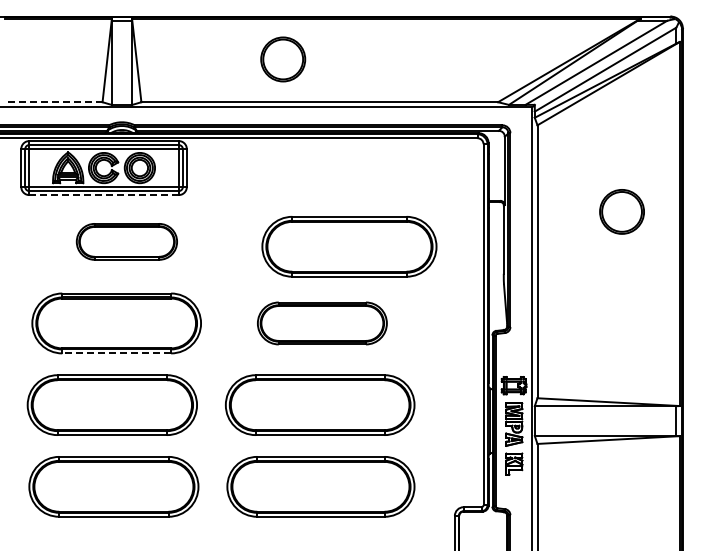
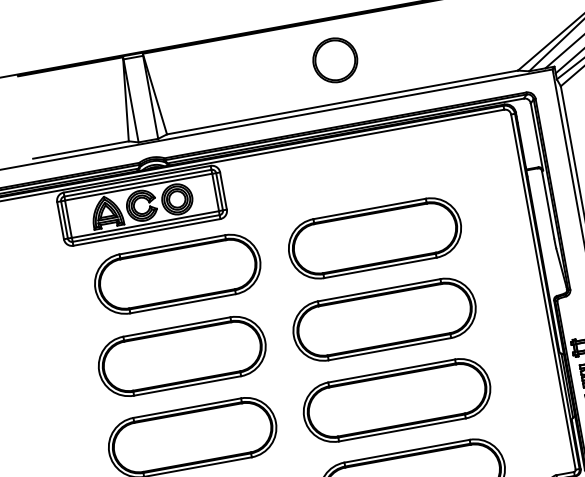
part: (283, 59) -> (335, 60), moved
line: (53, 102) -> (80, 150), dashed -> solid
line: (104, 195) -> (147, 232), dashed -> solid
part: (126, 241) -> (177, 274), size x1.67
part: (349, 246) -> (375, 238), moved
part: (322, 323) -> (384, 319), size x1.43
line: (116, 353) -> (187, 386), dashed -> solid

